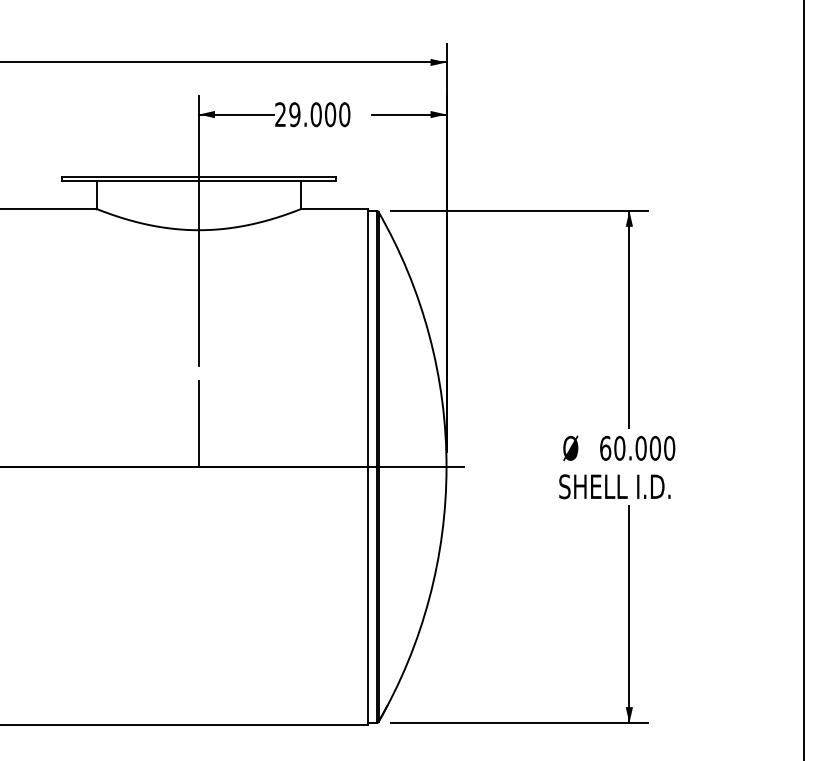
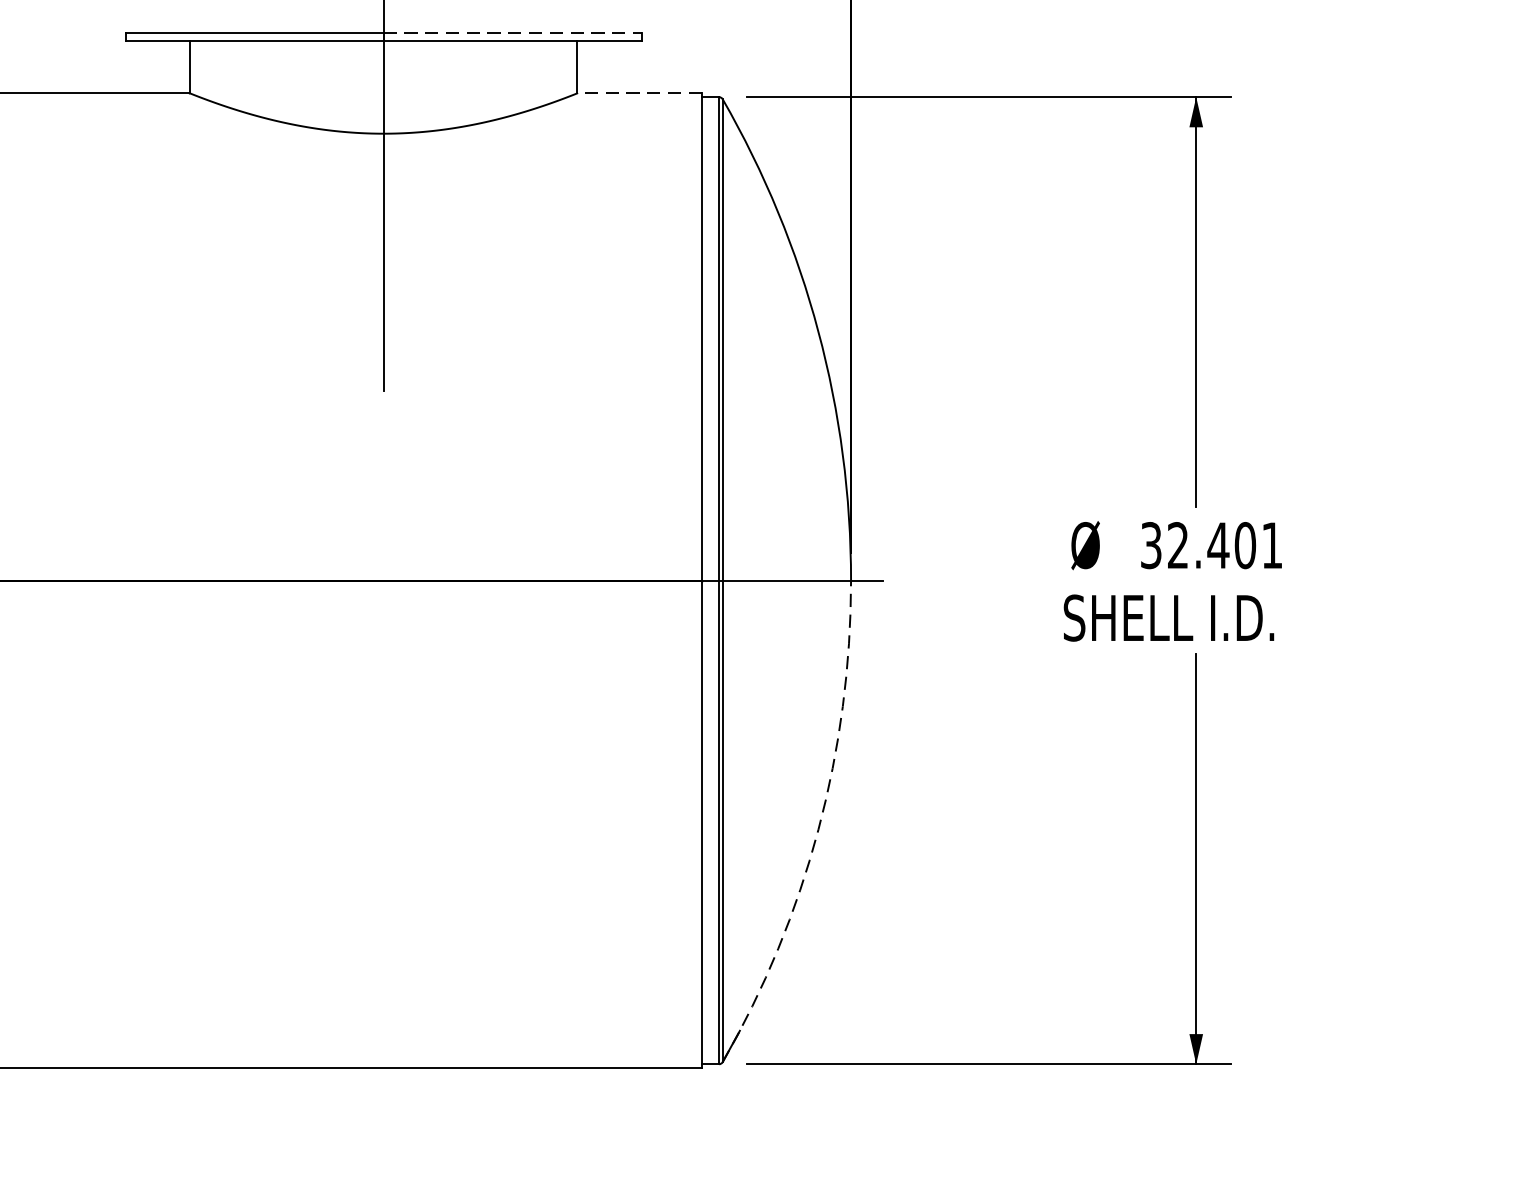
line: (267, 176) -> (513, 32), solid -> dashed
line: (334, 208) -> (639, 92), solid -> dashed
line: (198, 423) -> (382, 498), removed
text: (637, 447) -> (1211, 543), 60.000 -> 32.401
arc: (429, 598) -> (818, 829), solid -> dashed

